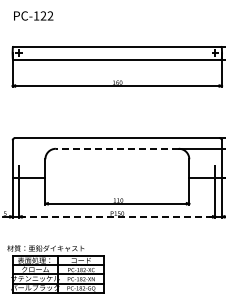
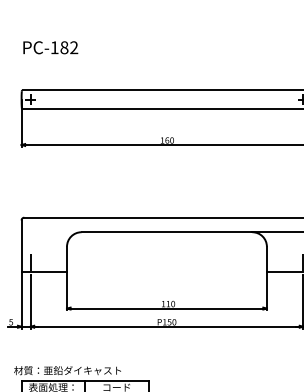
text: (43, 15) -> (64, 47), PC-122 -> PC-182
line: (116, 148) -> (165, 231), dashed -> solid
line: (117, 216) -> (167, 326), dashed -> solid

